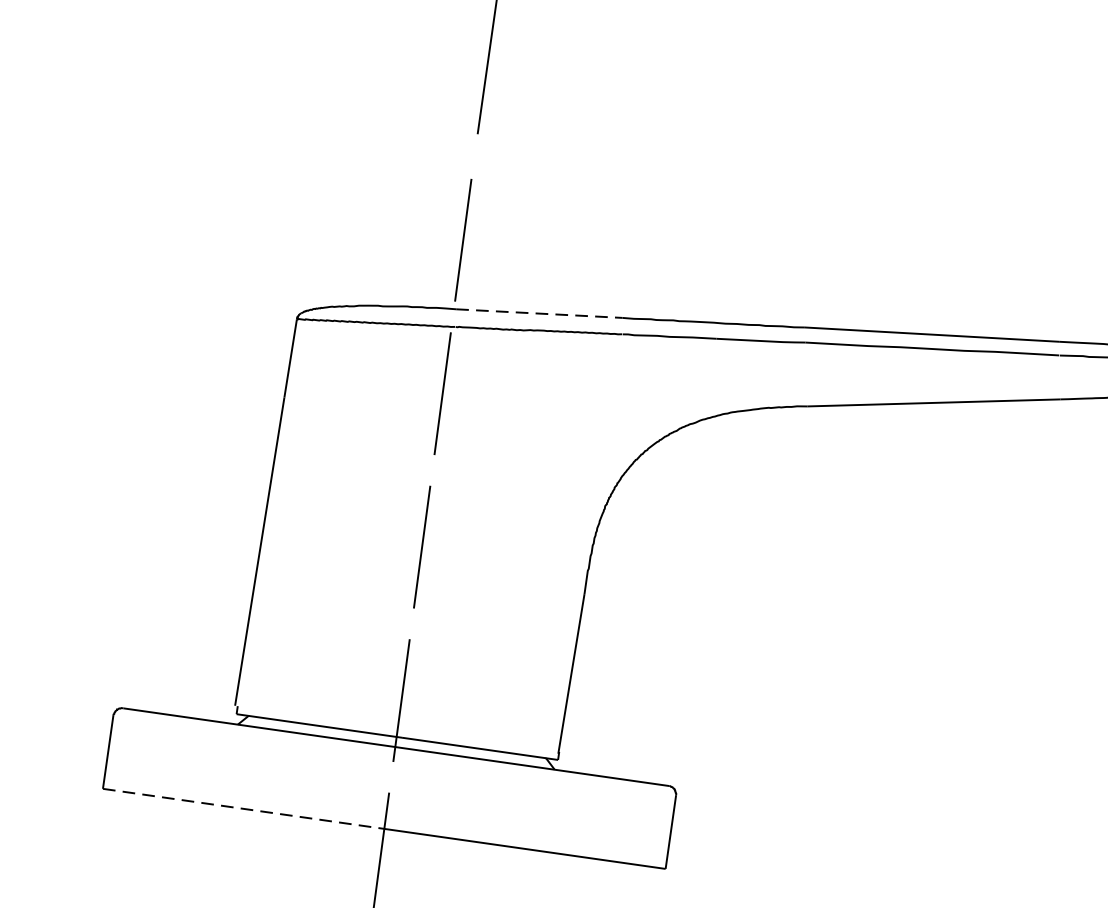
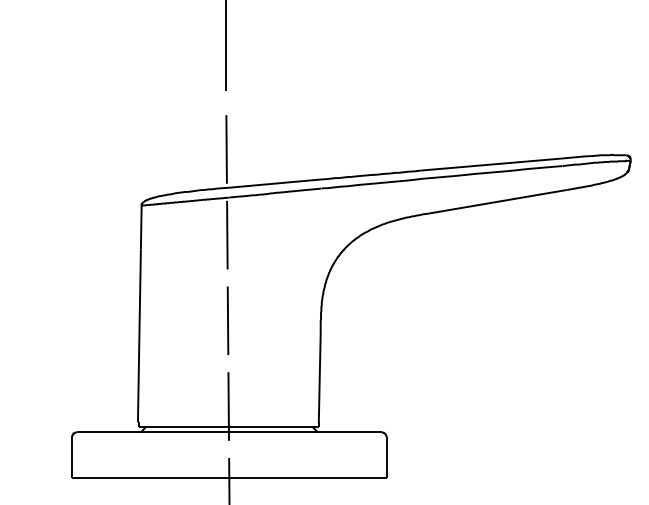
line: (540, 313) -> (274, 183), dashed -> solid
line: (243, 809) -> (150, 478), dashed -> solid

